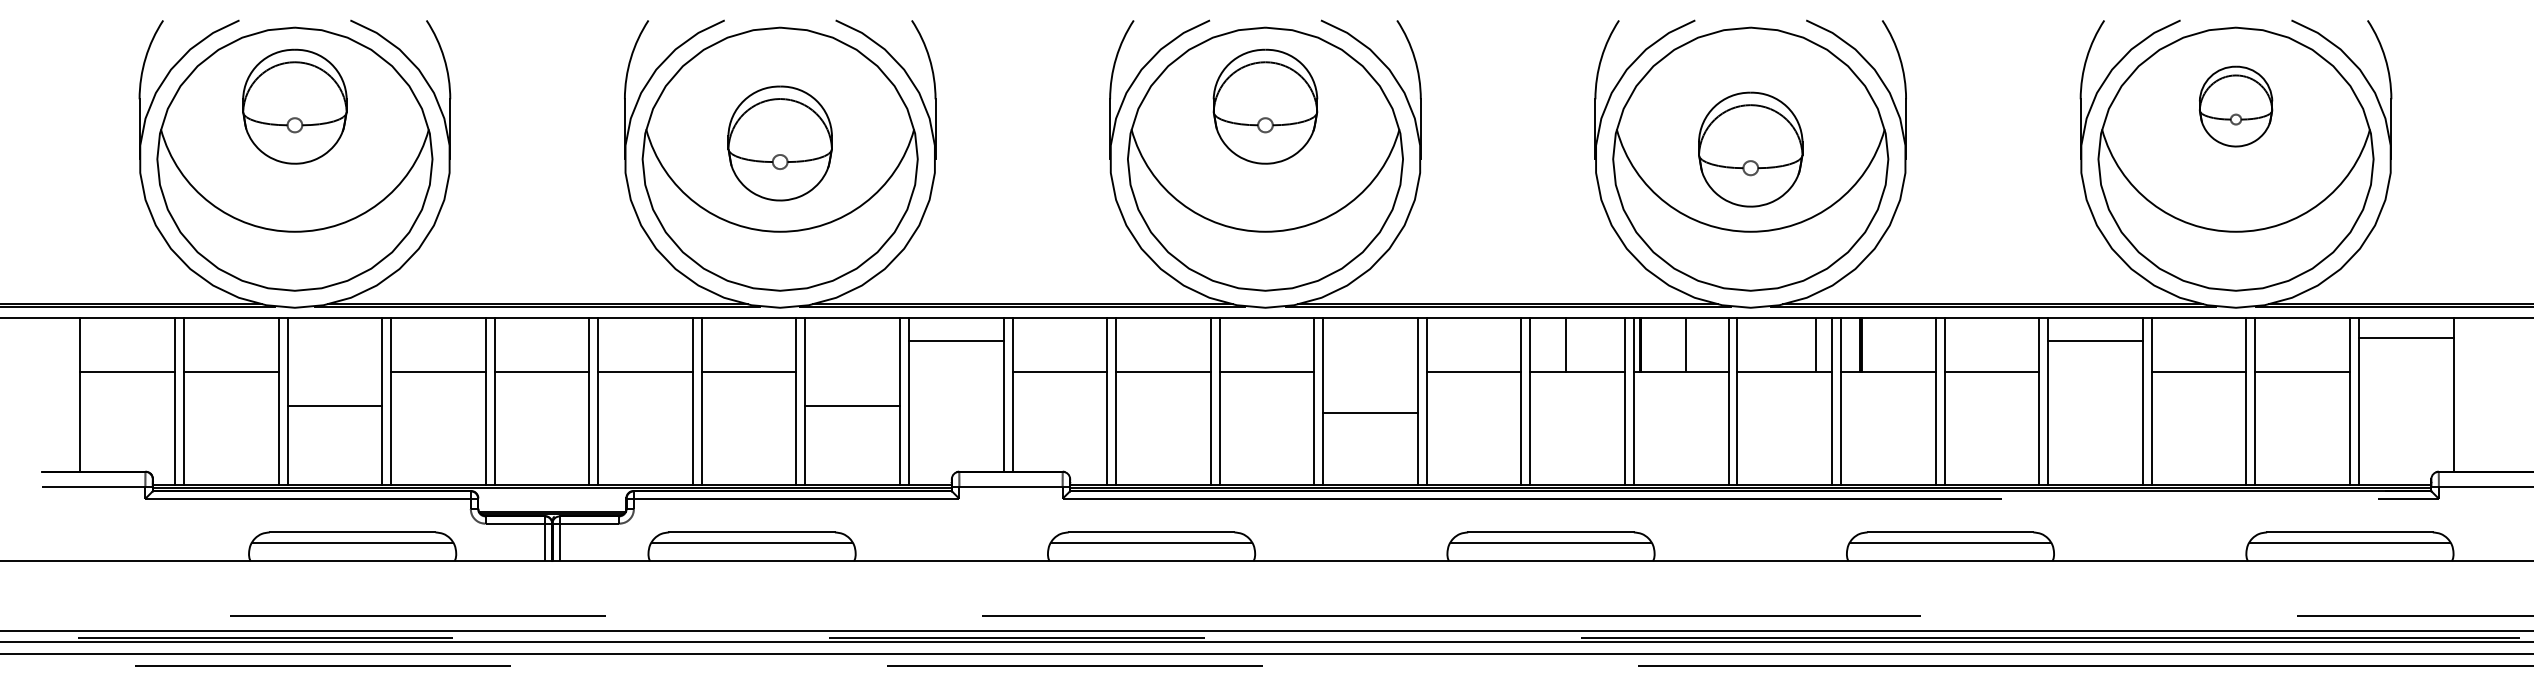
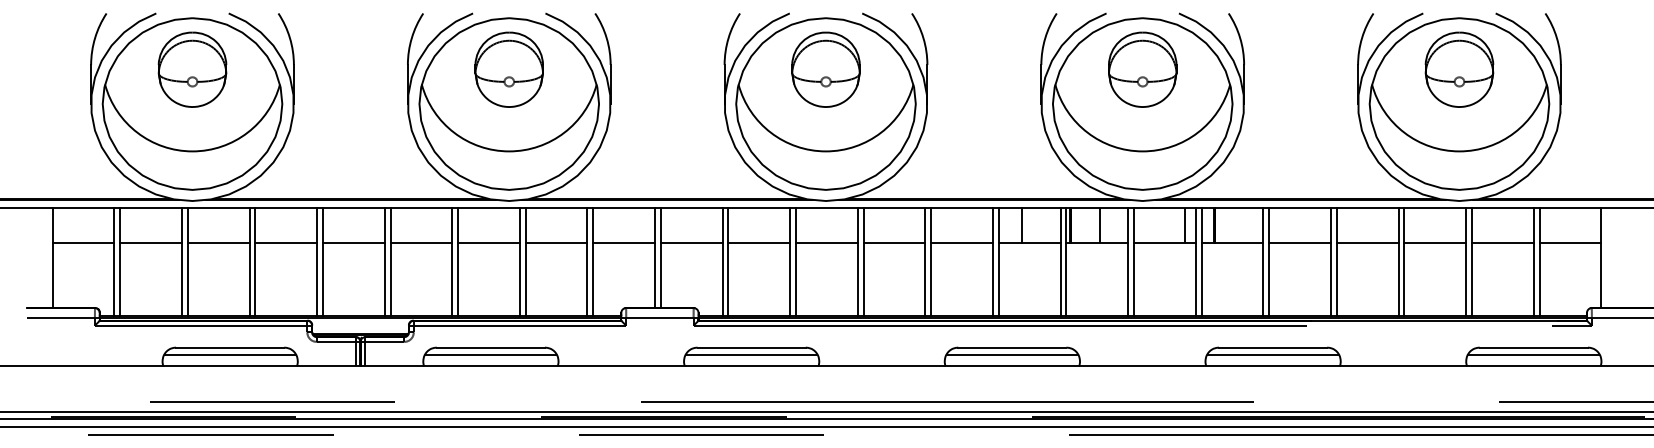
part: (2236, 106) -> (1459, 69), size x1.43
part: (779, 143) -> (508, 69), moved
part: (1750, 149) -> (1142, 69), moved
line: (2406, 337) -> (1570, 242), moved
line: (956, 340) -> (624, 242), moved
line: (2095, 340) -> (1367, 242), moved
line: (334, 405) -> (218, 242), moved
line: (852, 405) -> (556, 242), moved
line: (1370, 412) -> (894, 242), moved

